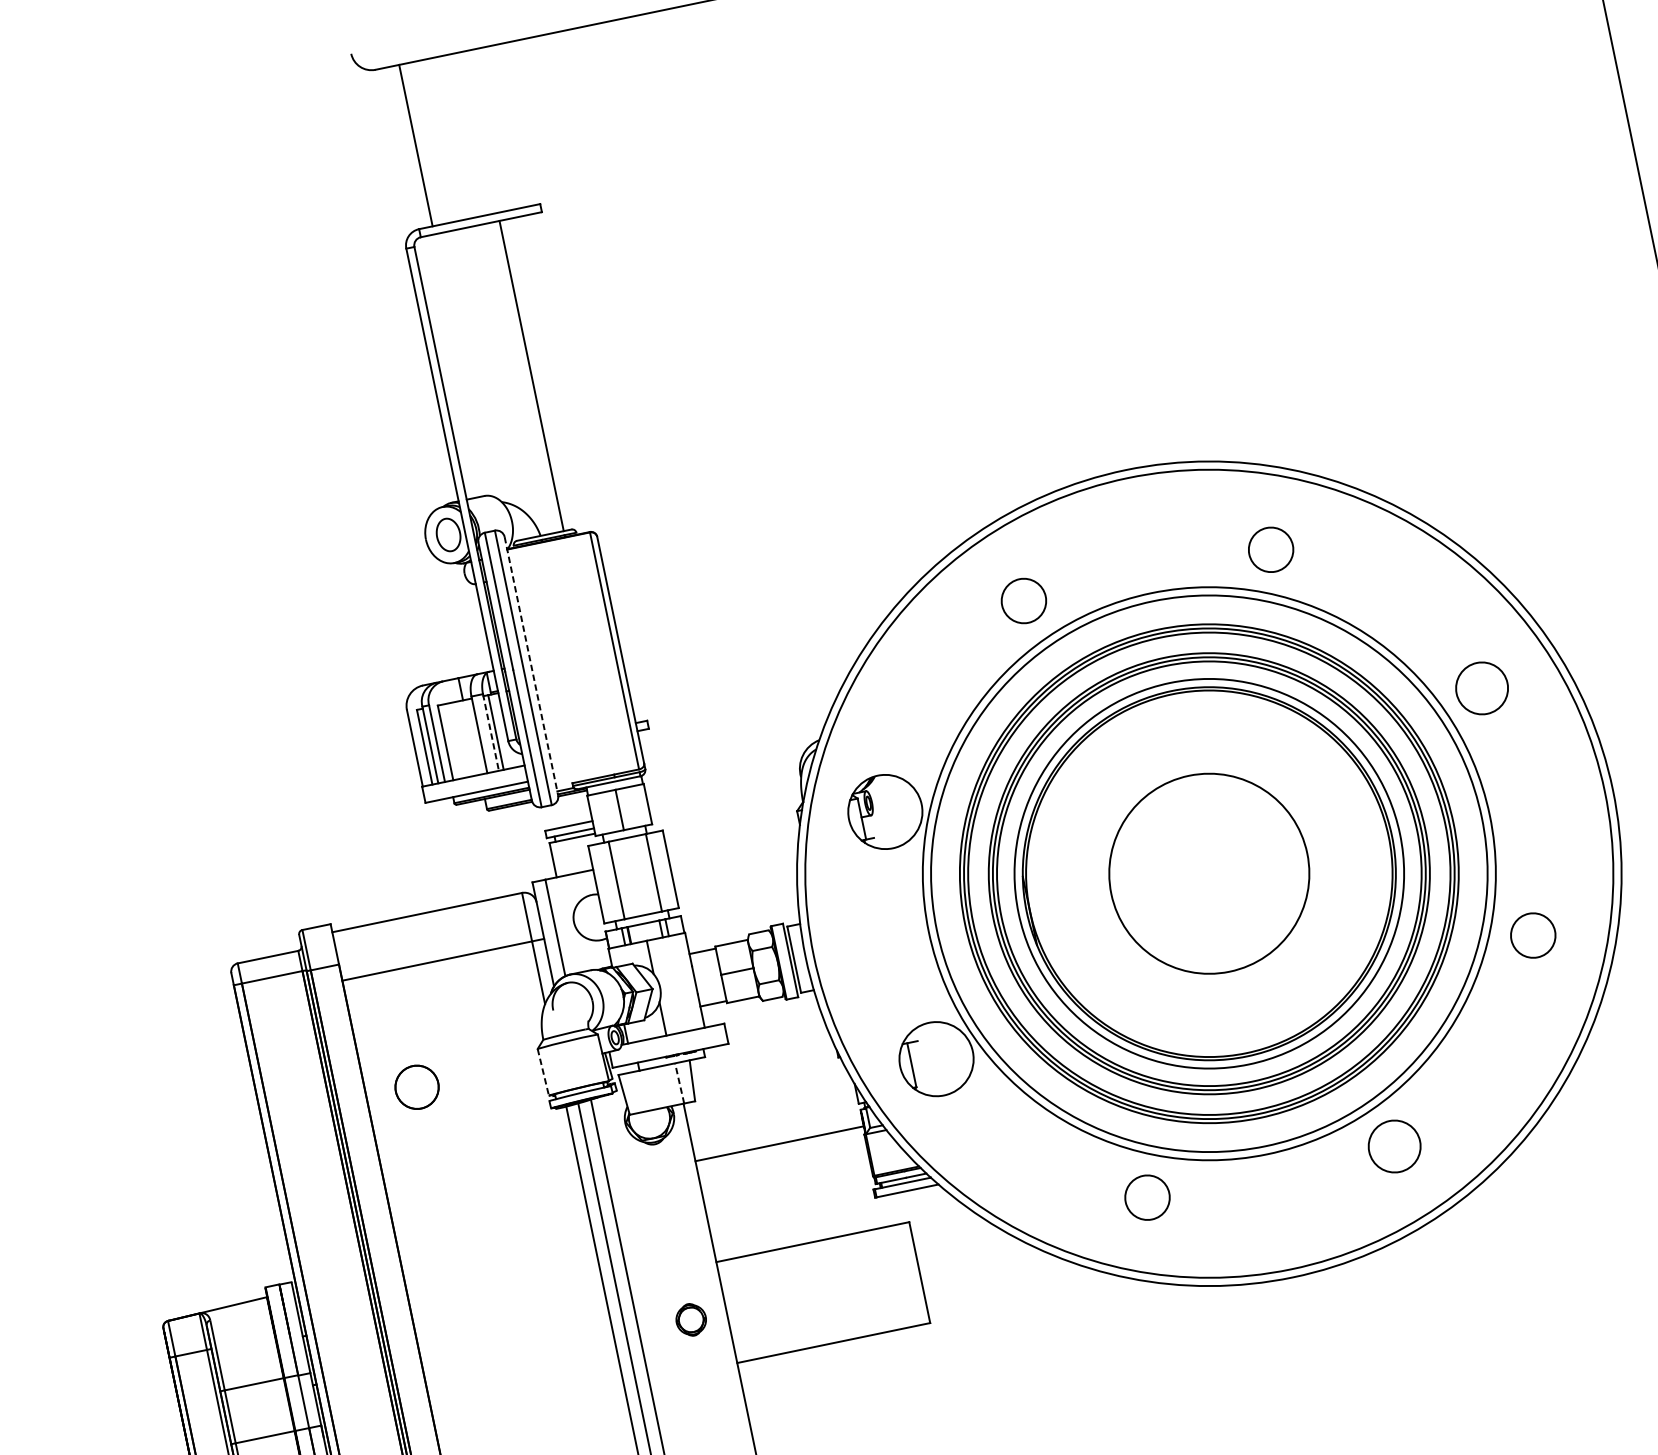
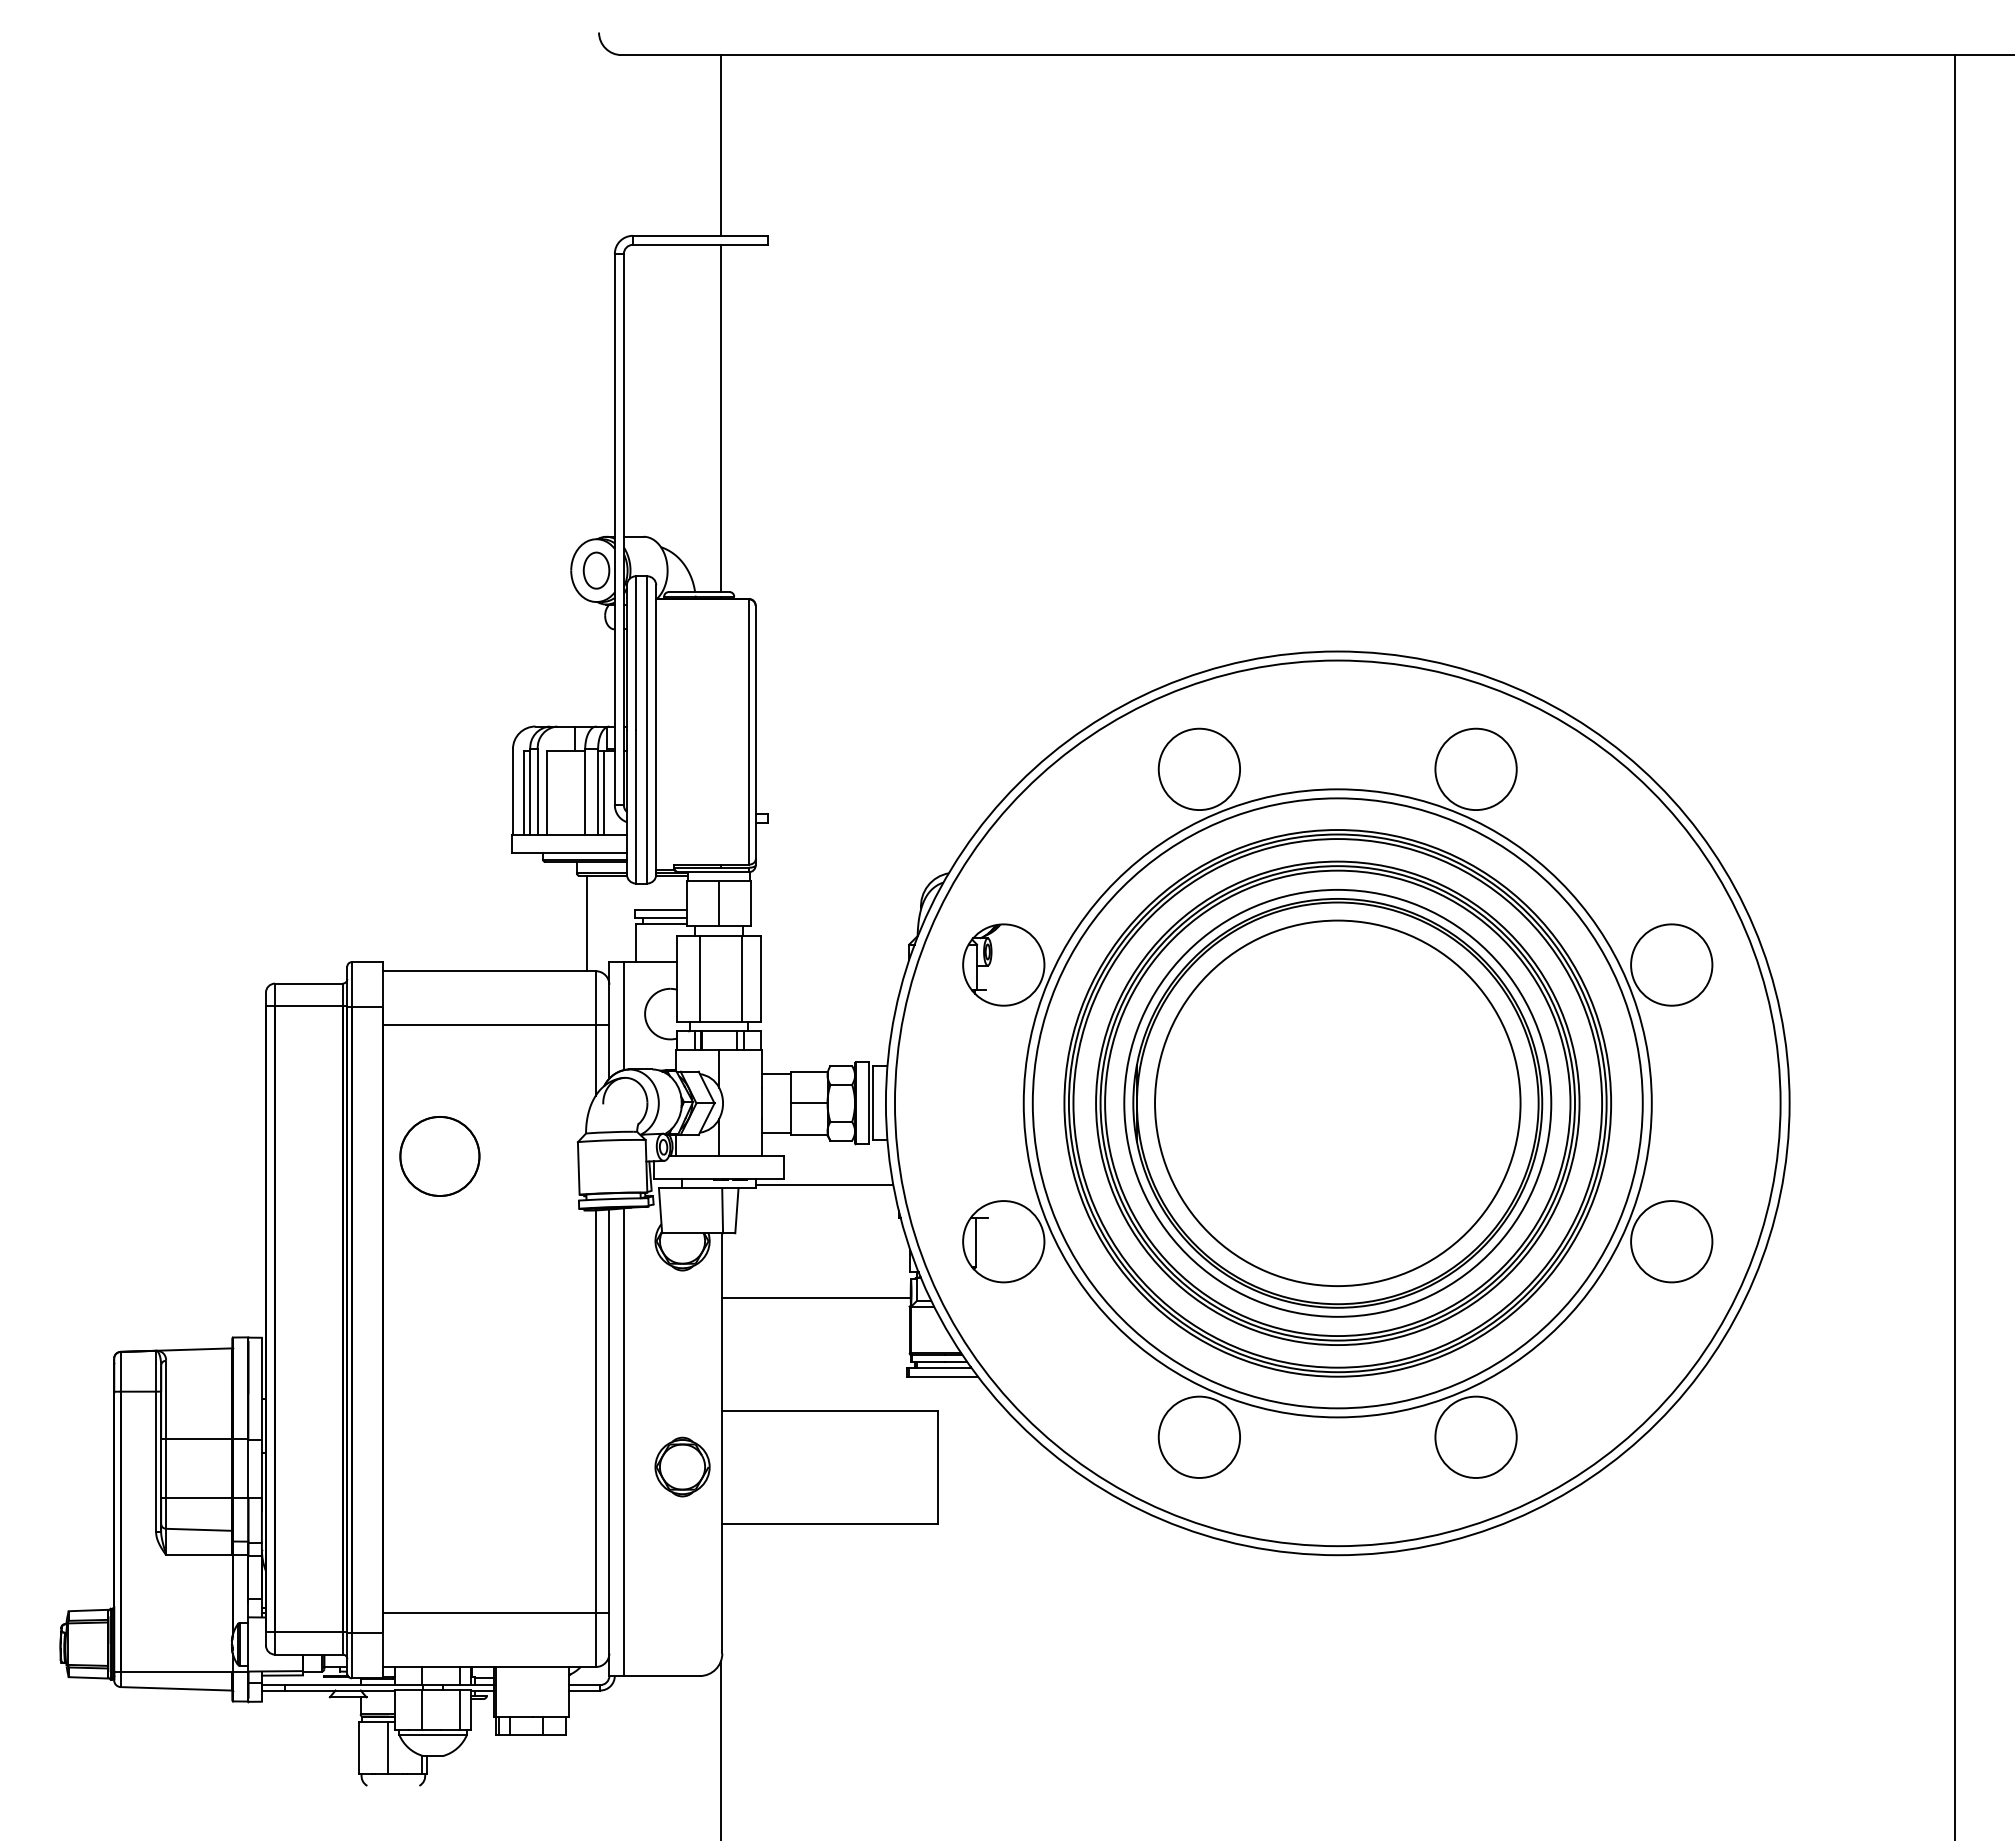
line: (416, 145) -> (721, 145), moved
circle: (1270, 550) -> (1475, 769), size x1.67
circle: (1024, 601) -> (1199, 769), size x1.67
line: (531, 665) -> (656, 729), dashed -> solid
circle: (1481, 687) -> (1671, 964), size x1.43
line: (491, 732) -> (598, 792), dashed -> solid
line: (504, 852) -> (586, 923), added
circle: (1209, 873) -> (1337, 1103), size x1.67
circle: (1533, 935) -> (1671, 1241), size x1.67
line: (765, 1041) -> (824, 1184), added
line: (543, 1072) -> (578, 1168), dashed -> solid
line: (679, 1083) -> (722, 1210), dashed -> solid
circle: (416, 1087) -> (439, 1156), size x1.67
circle: (1393, 1145) -> (1475, 1436), size x1.43
circle: (1147, 1196) -> (1199, 1436), size x1.67
part: (691, 1319) -> (682, 1466), size x1.67

